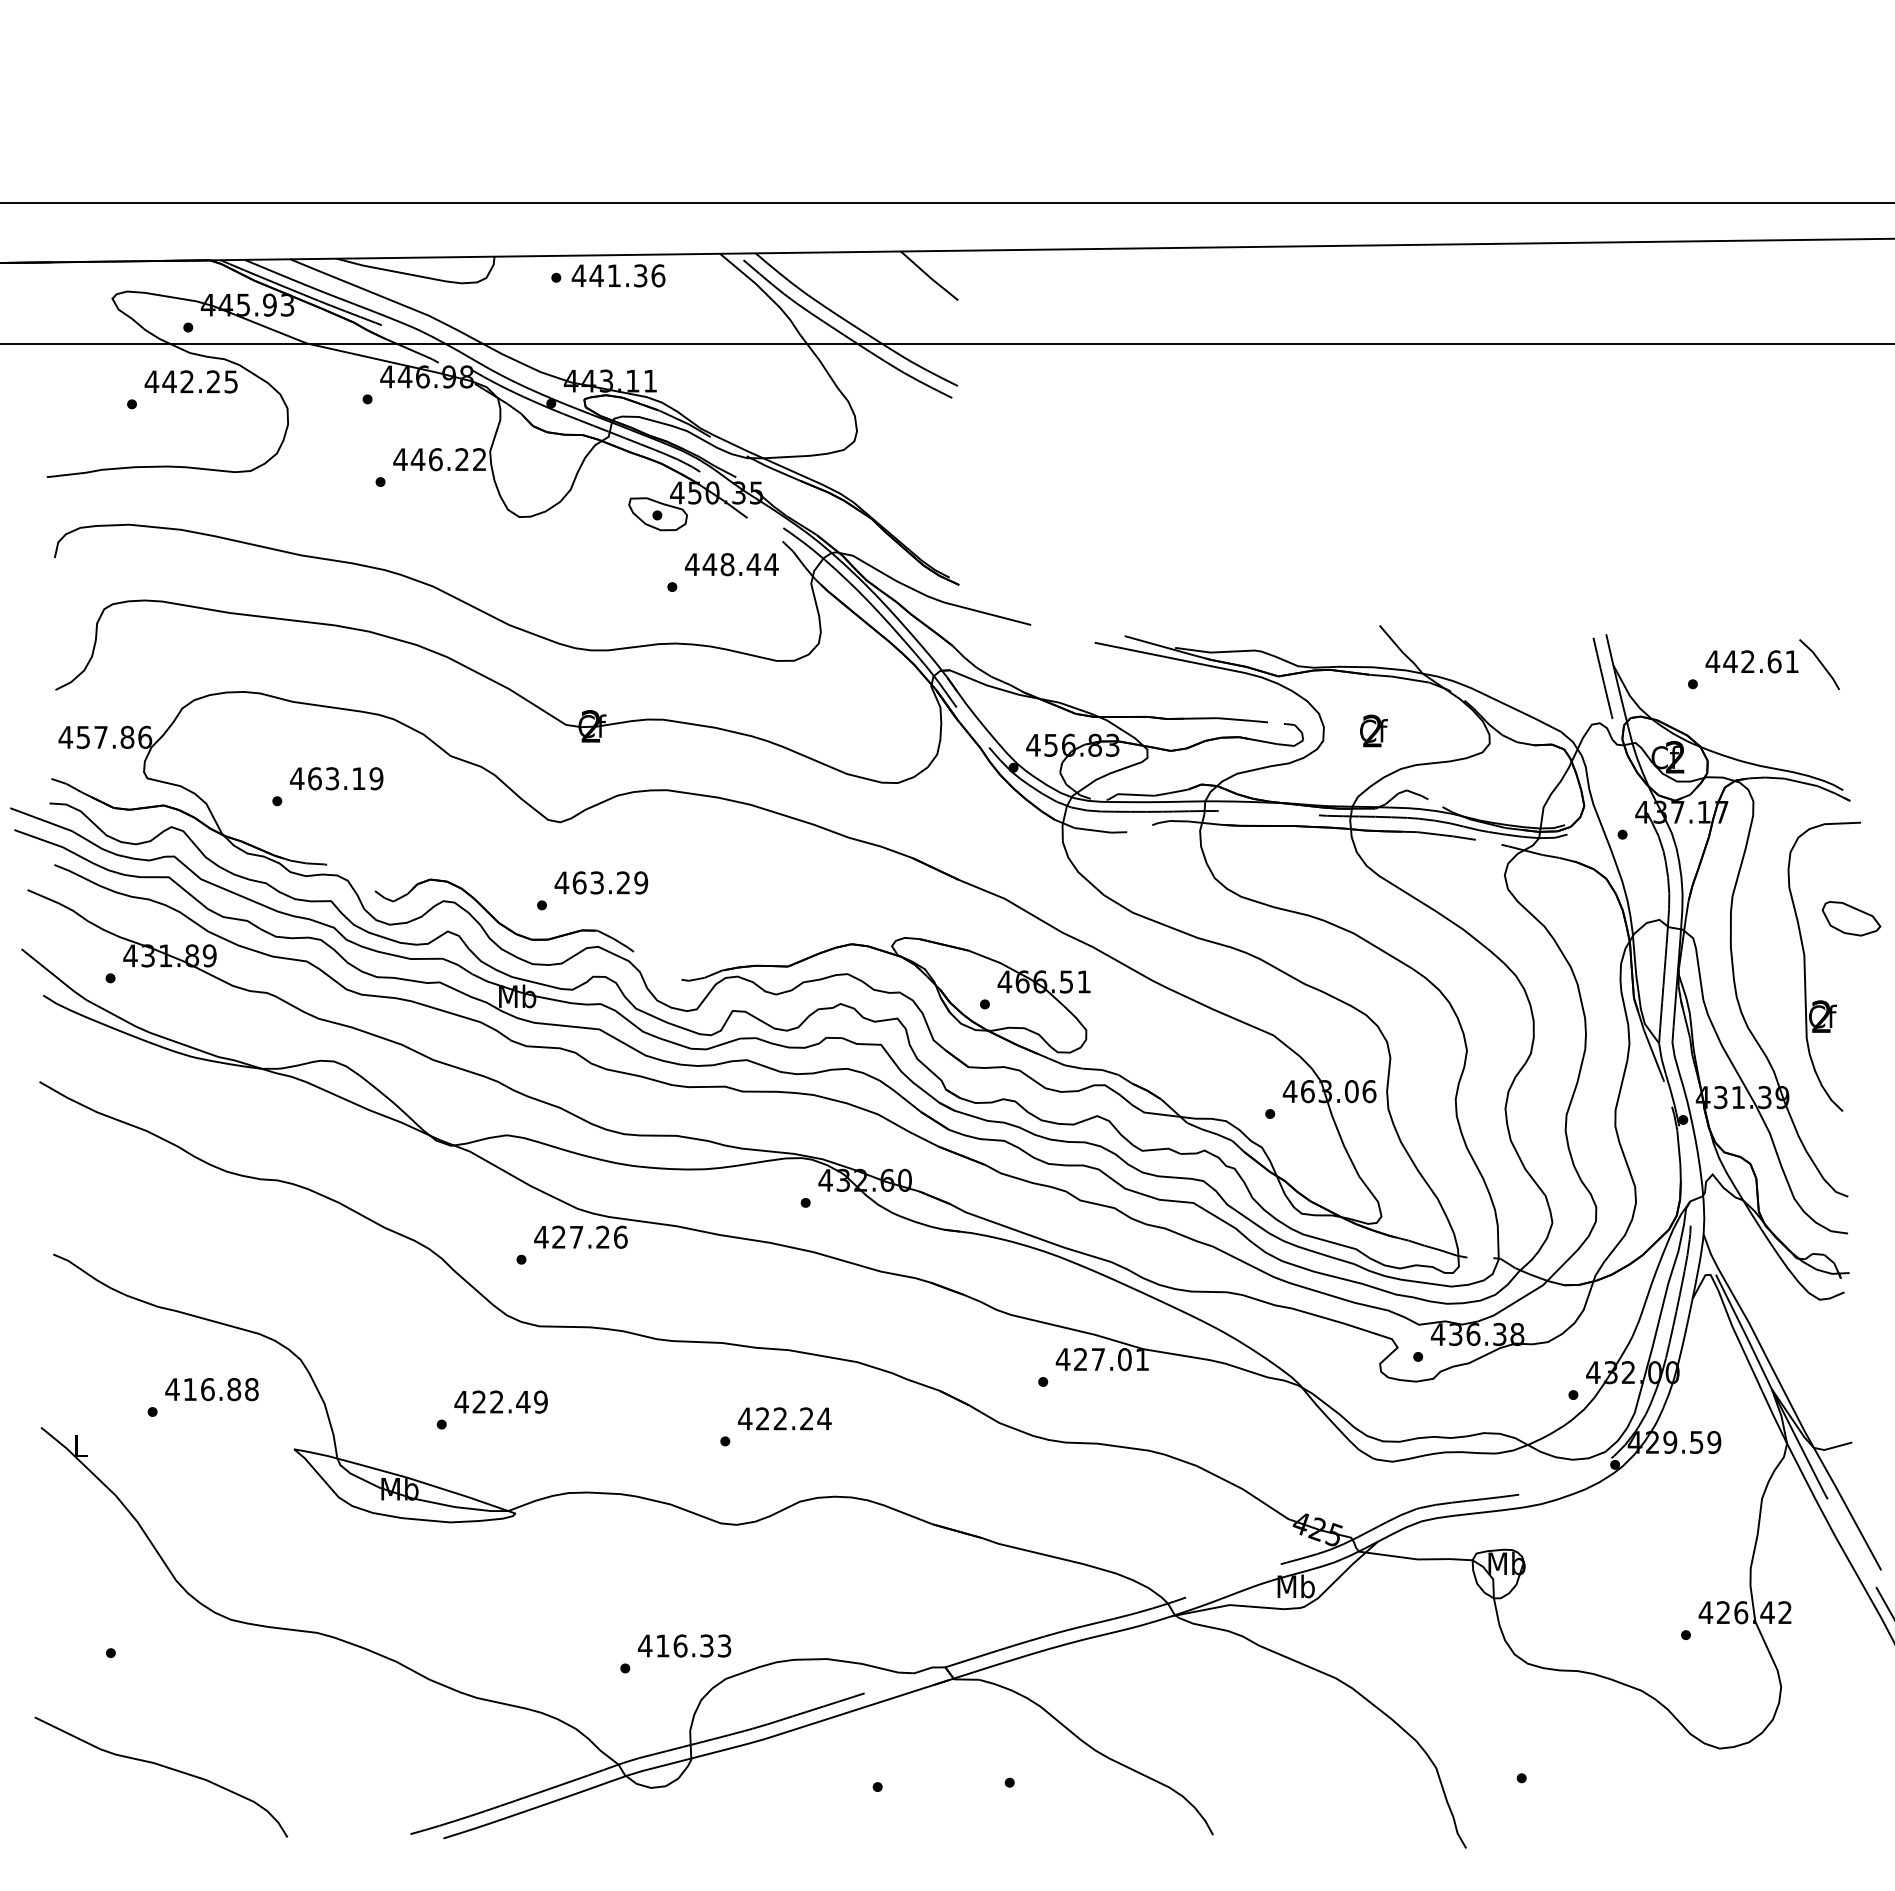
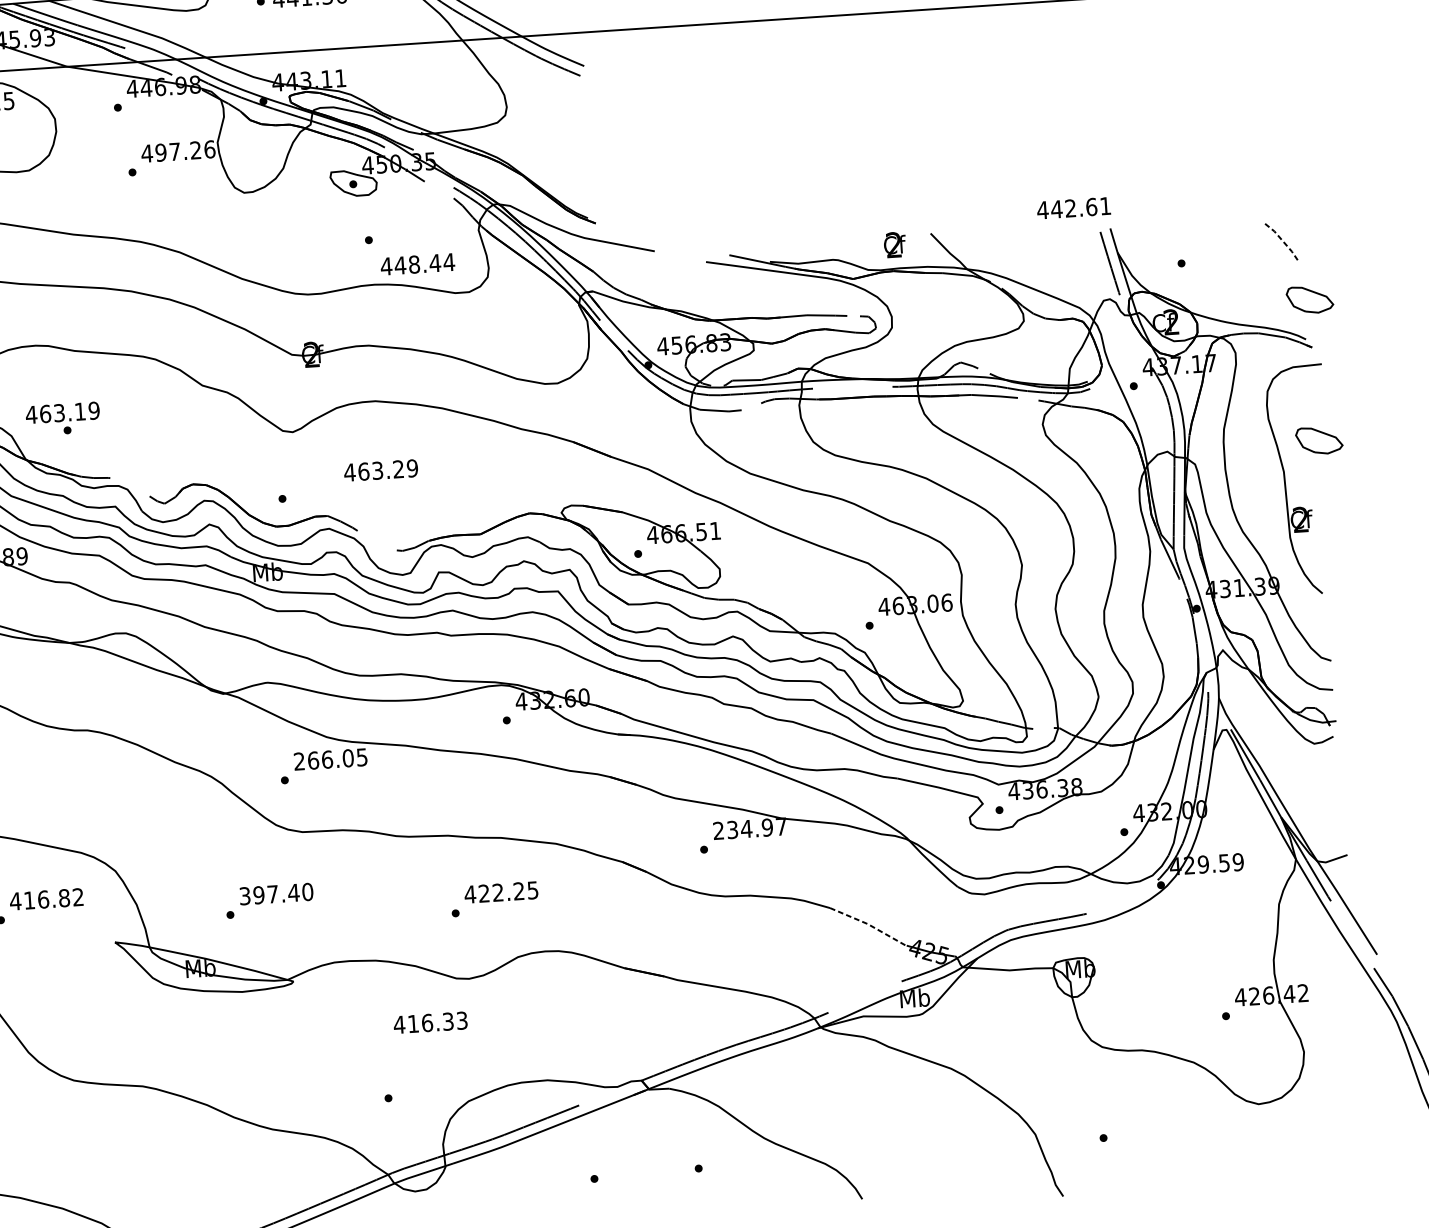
text: (448, 459) -> (185, 151), 446.22 -> 497.26
text: (731, 564) -> (417, 264), moved
text: (1751, 661) -> (1073, 208), moved
line: (1821, 663) -> (1282, 240), solid -> dashed
text: (1373, 730) -> (894, 244), moved
part: (1851, 740) -> (1309, 299), added
text: (336, 778) -> (62, 412), moved
text: (601, 882) -> (381, 470), moved
text: (580, 1236) -> (330, 758), 427.26 -> 266.05
text: (1101, 1359) -> (749, 828), 427.01 -> 234.97
text: (251, 1389) -> (78, 897), 416.88 -> 416.82
text: (500, 1401) -> (275, 893), 422.49 -> 397.40
text: (824, 1418) -> (532, 890), 422.24 -> 422.25
line: (1245, 1490) -> (869, 924), solid -> dashed
text: (684, 1645) -> (430, 1022), moved

